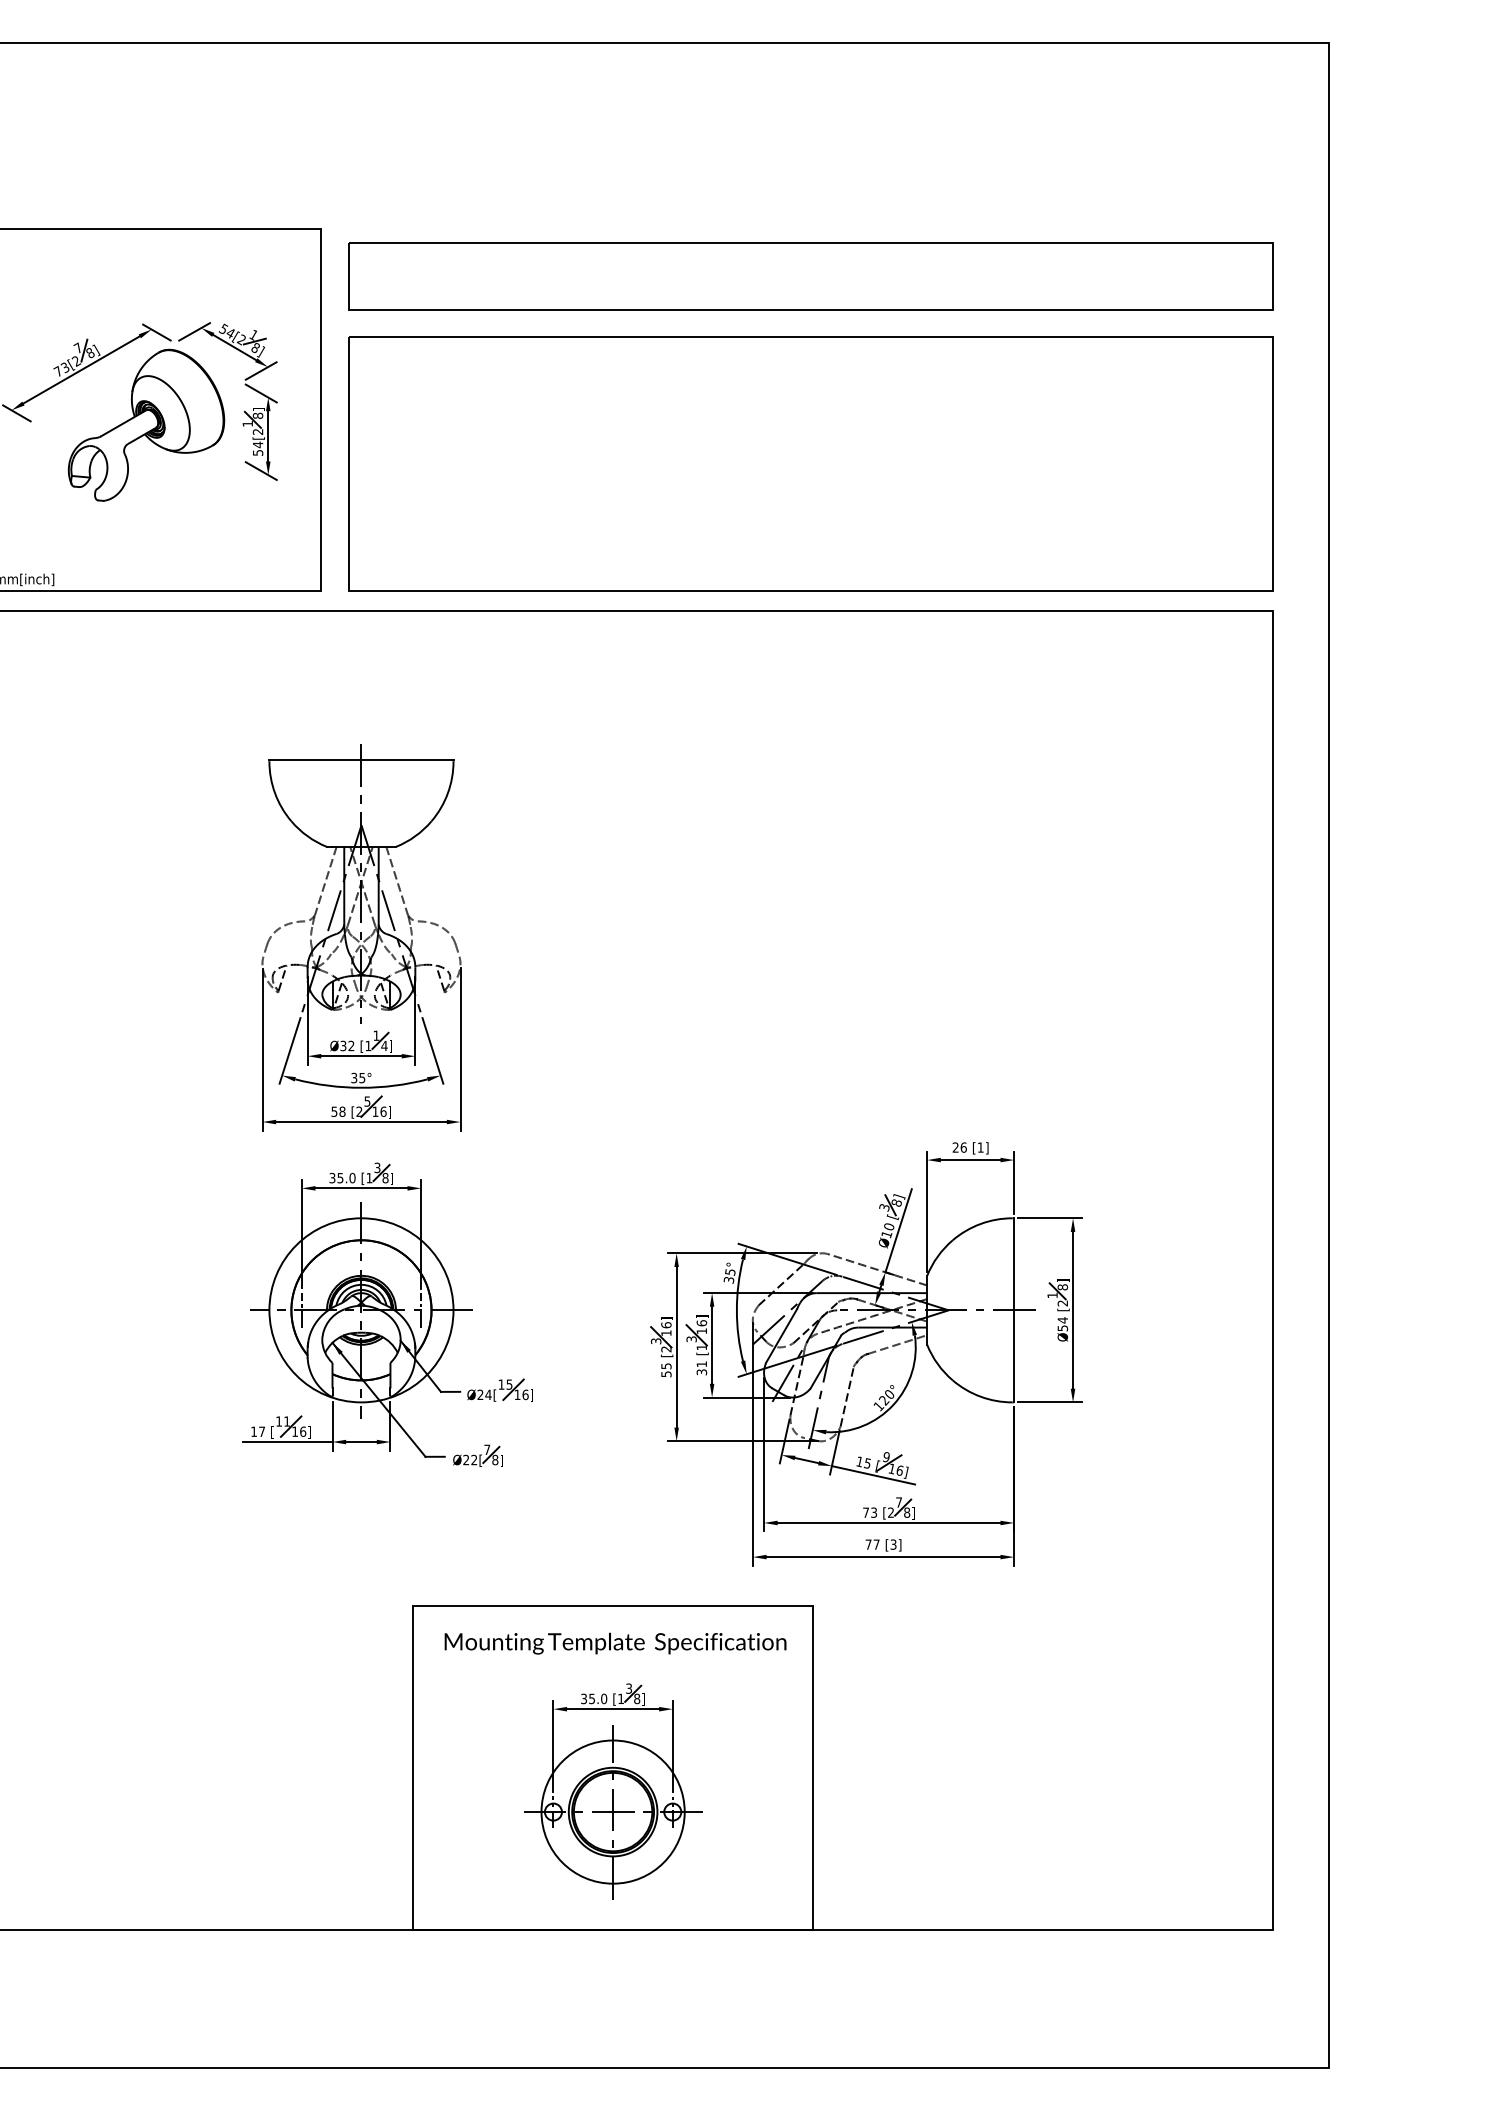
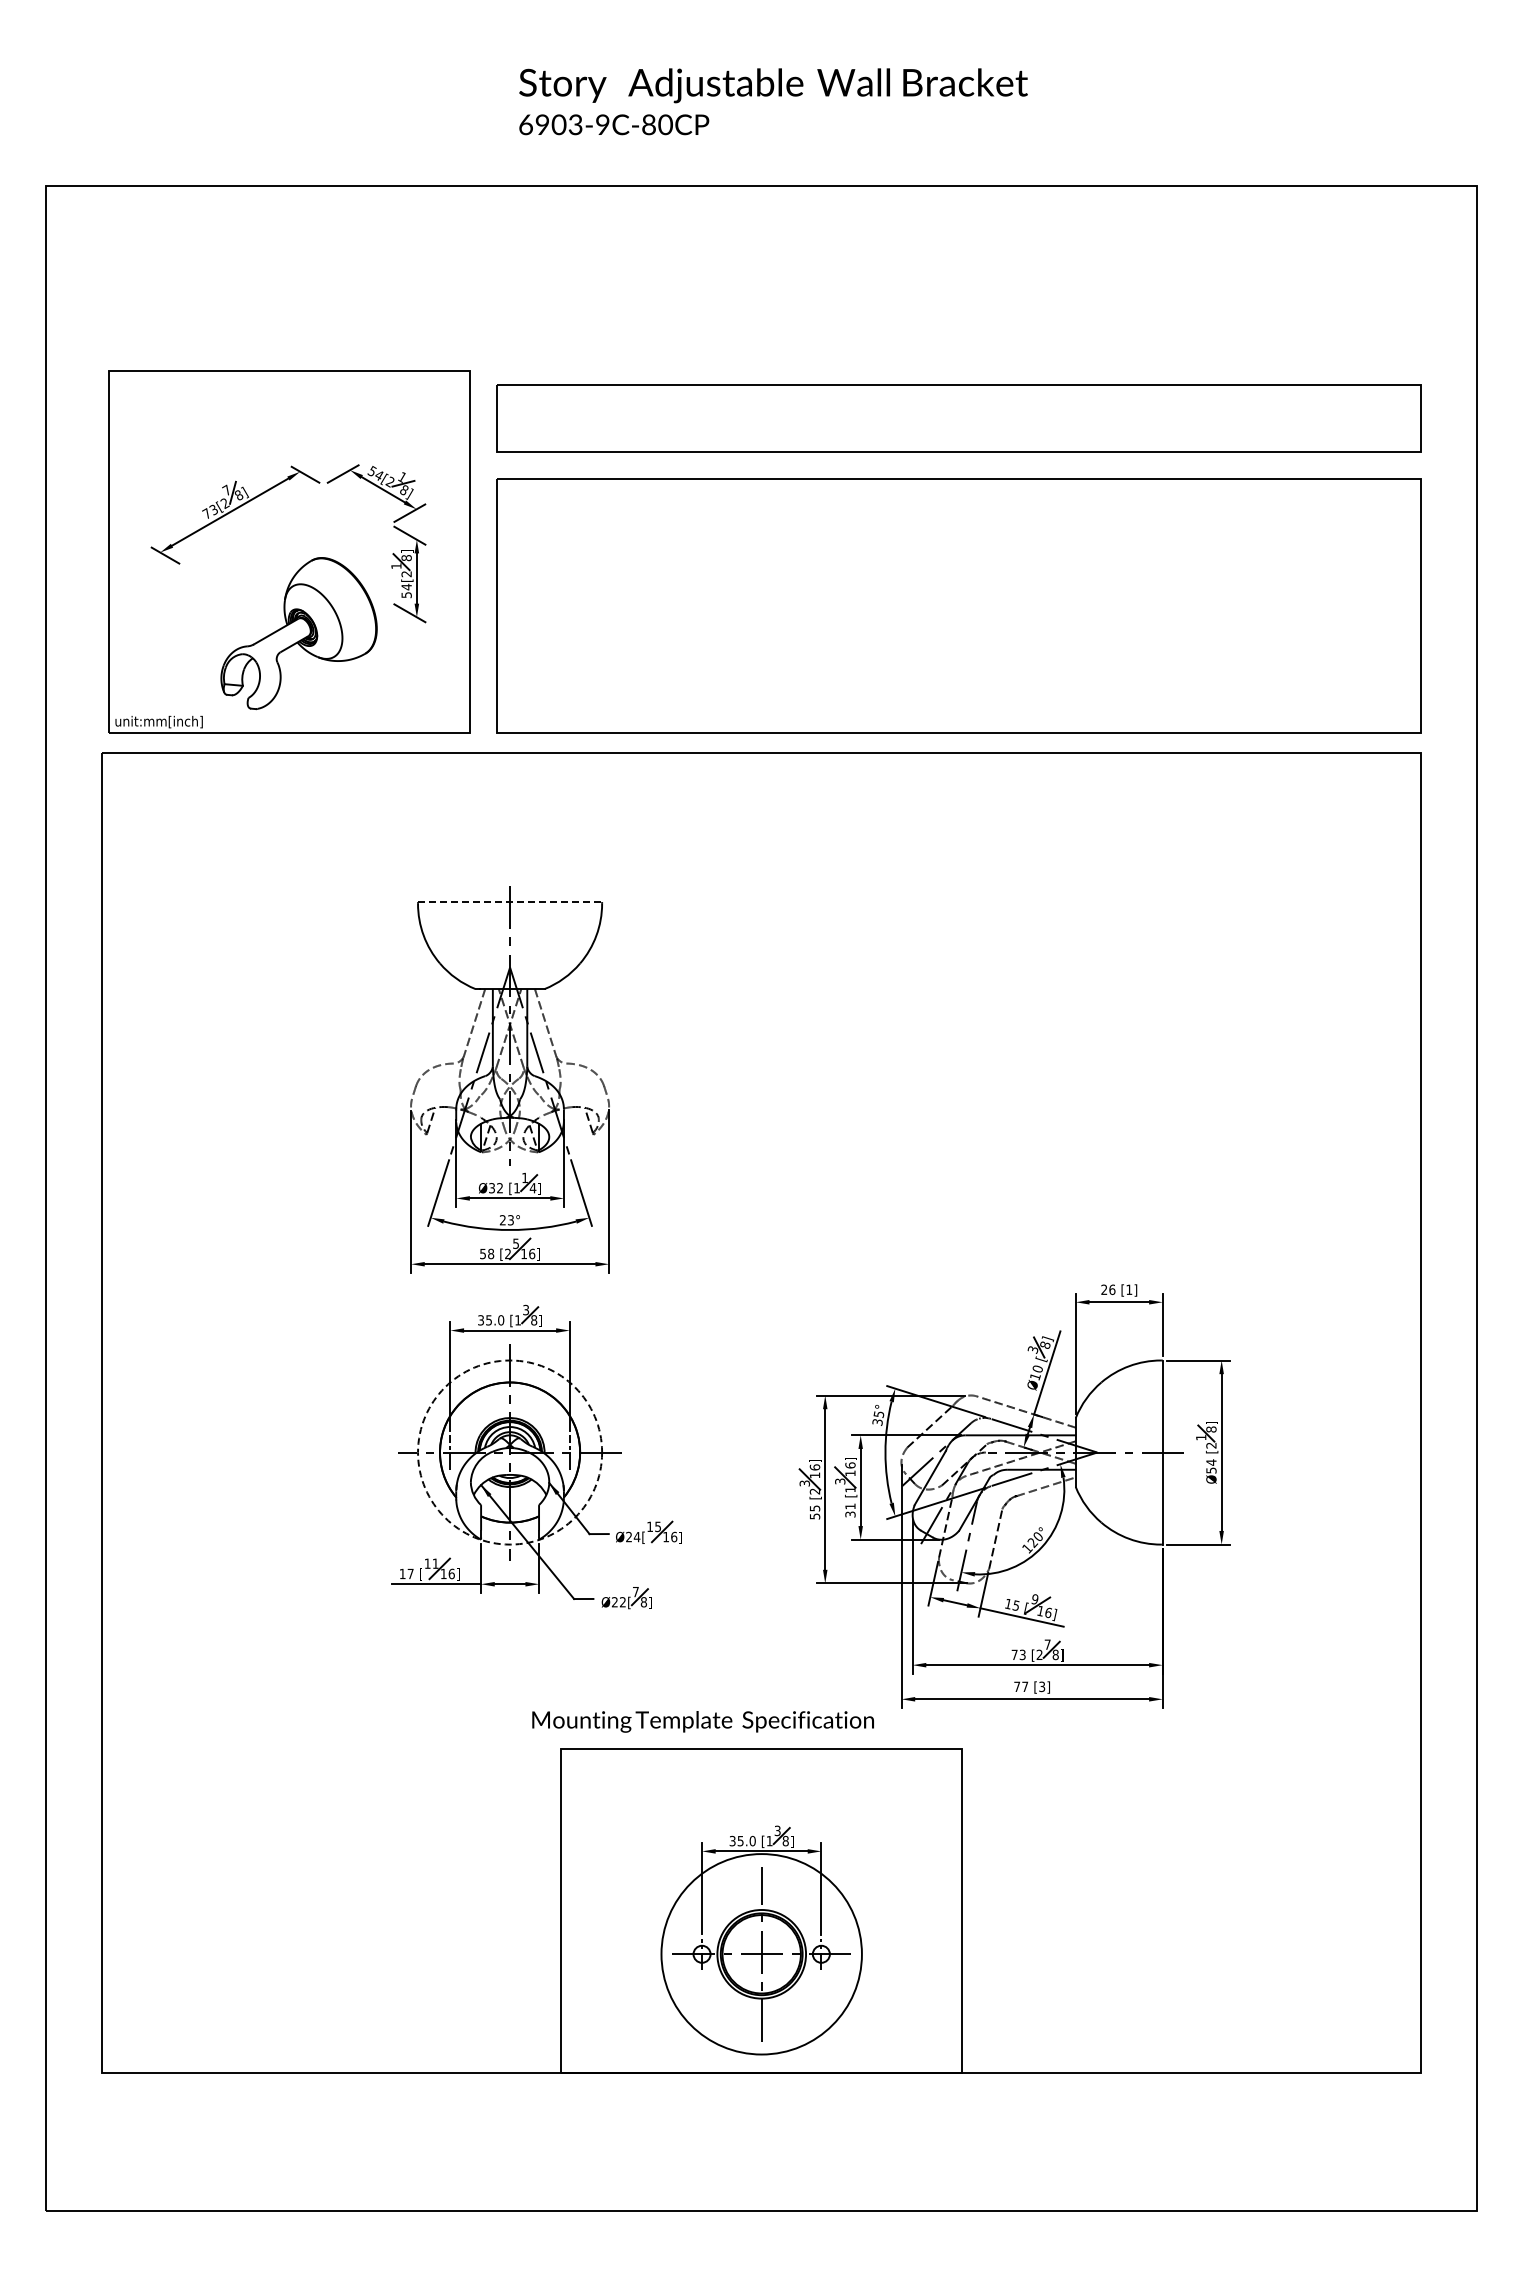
part: (145, 425) -> (298, 633), moved
line: (361, 760) -> (510, 902), solid -> dashed
text: (357, 1078) -> (506, 1220), 35° -> 23°
circle: (361, 1310) -> (510, 1452), solid -> dashed
text: (614, 1643) -> (702, 1721), moved
circle: (612, 1811) -> (761, 1953), size x1.4

